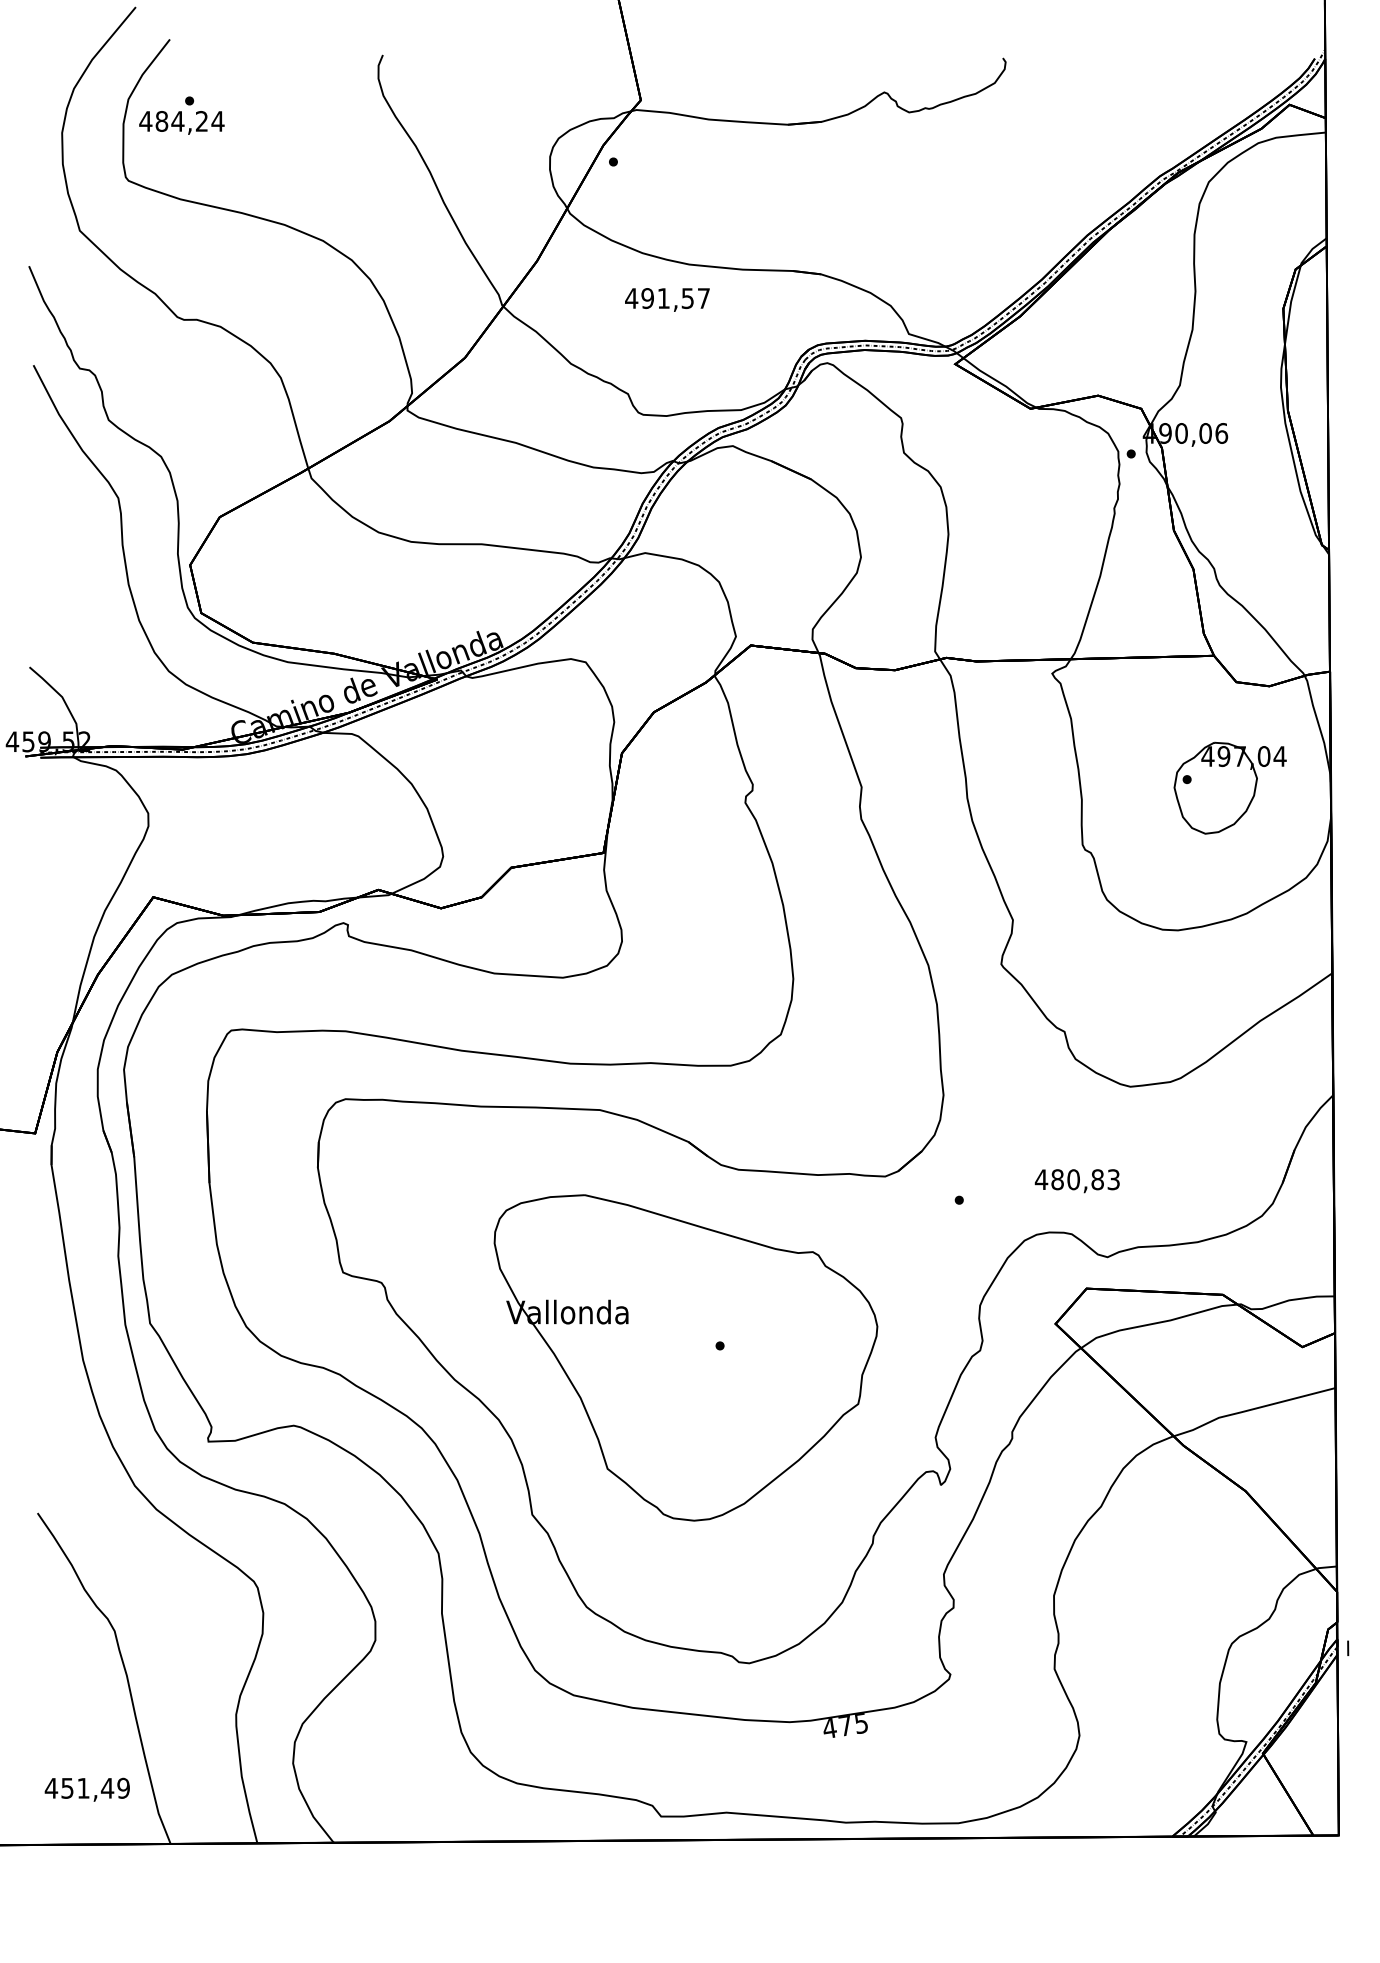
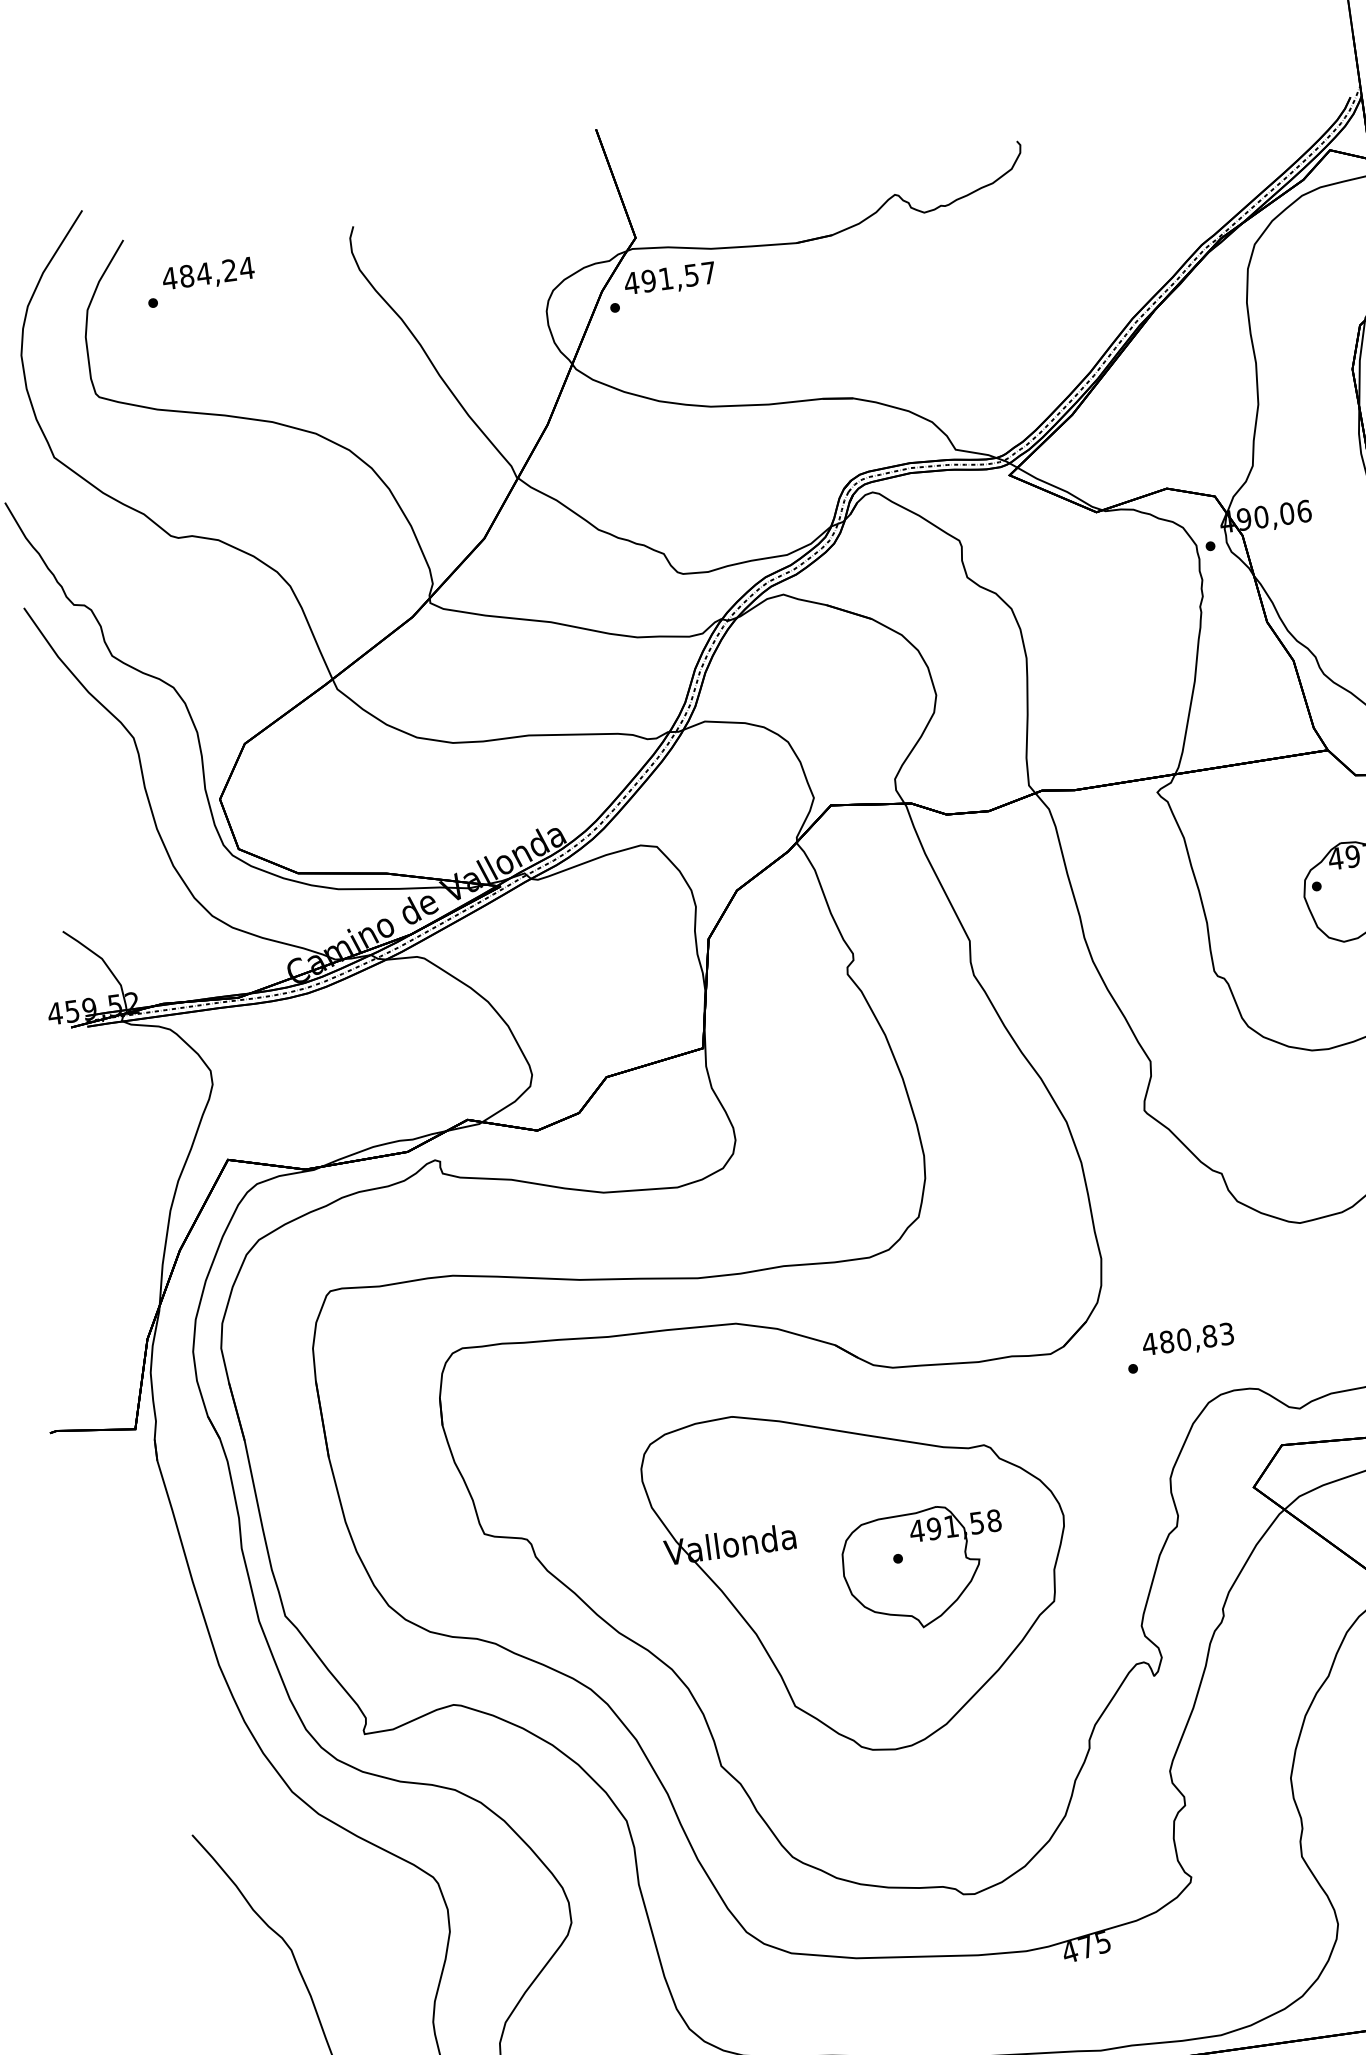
text: (181, 122) -> (208, 274), moved
text: (667, 299) -> (670, 279), moved
text: (1076, 1181) -> (1187, 1341), moved
part: (743, 1357) -> (924, 1567), added

